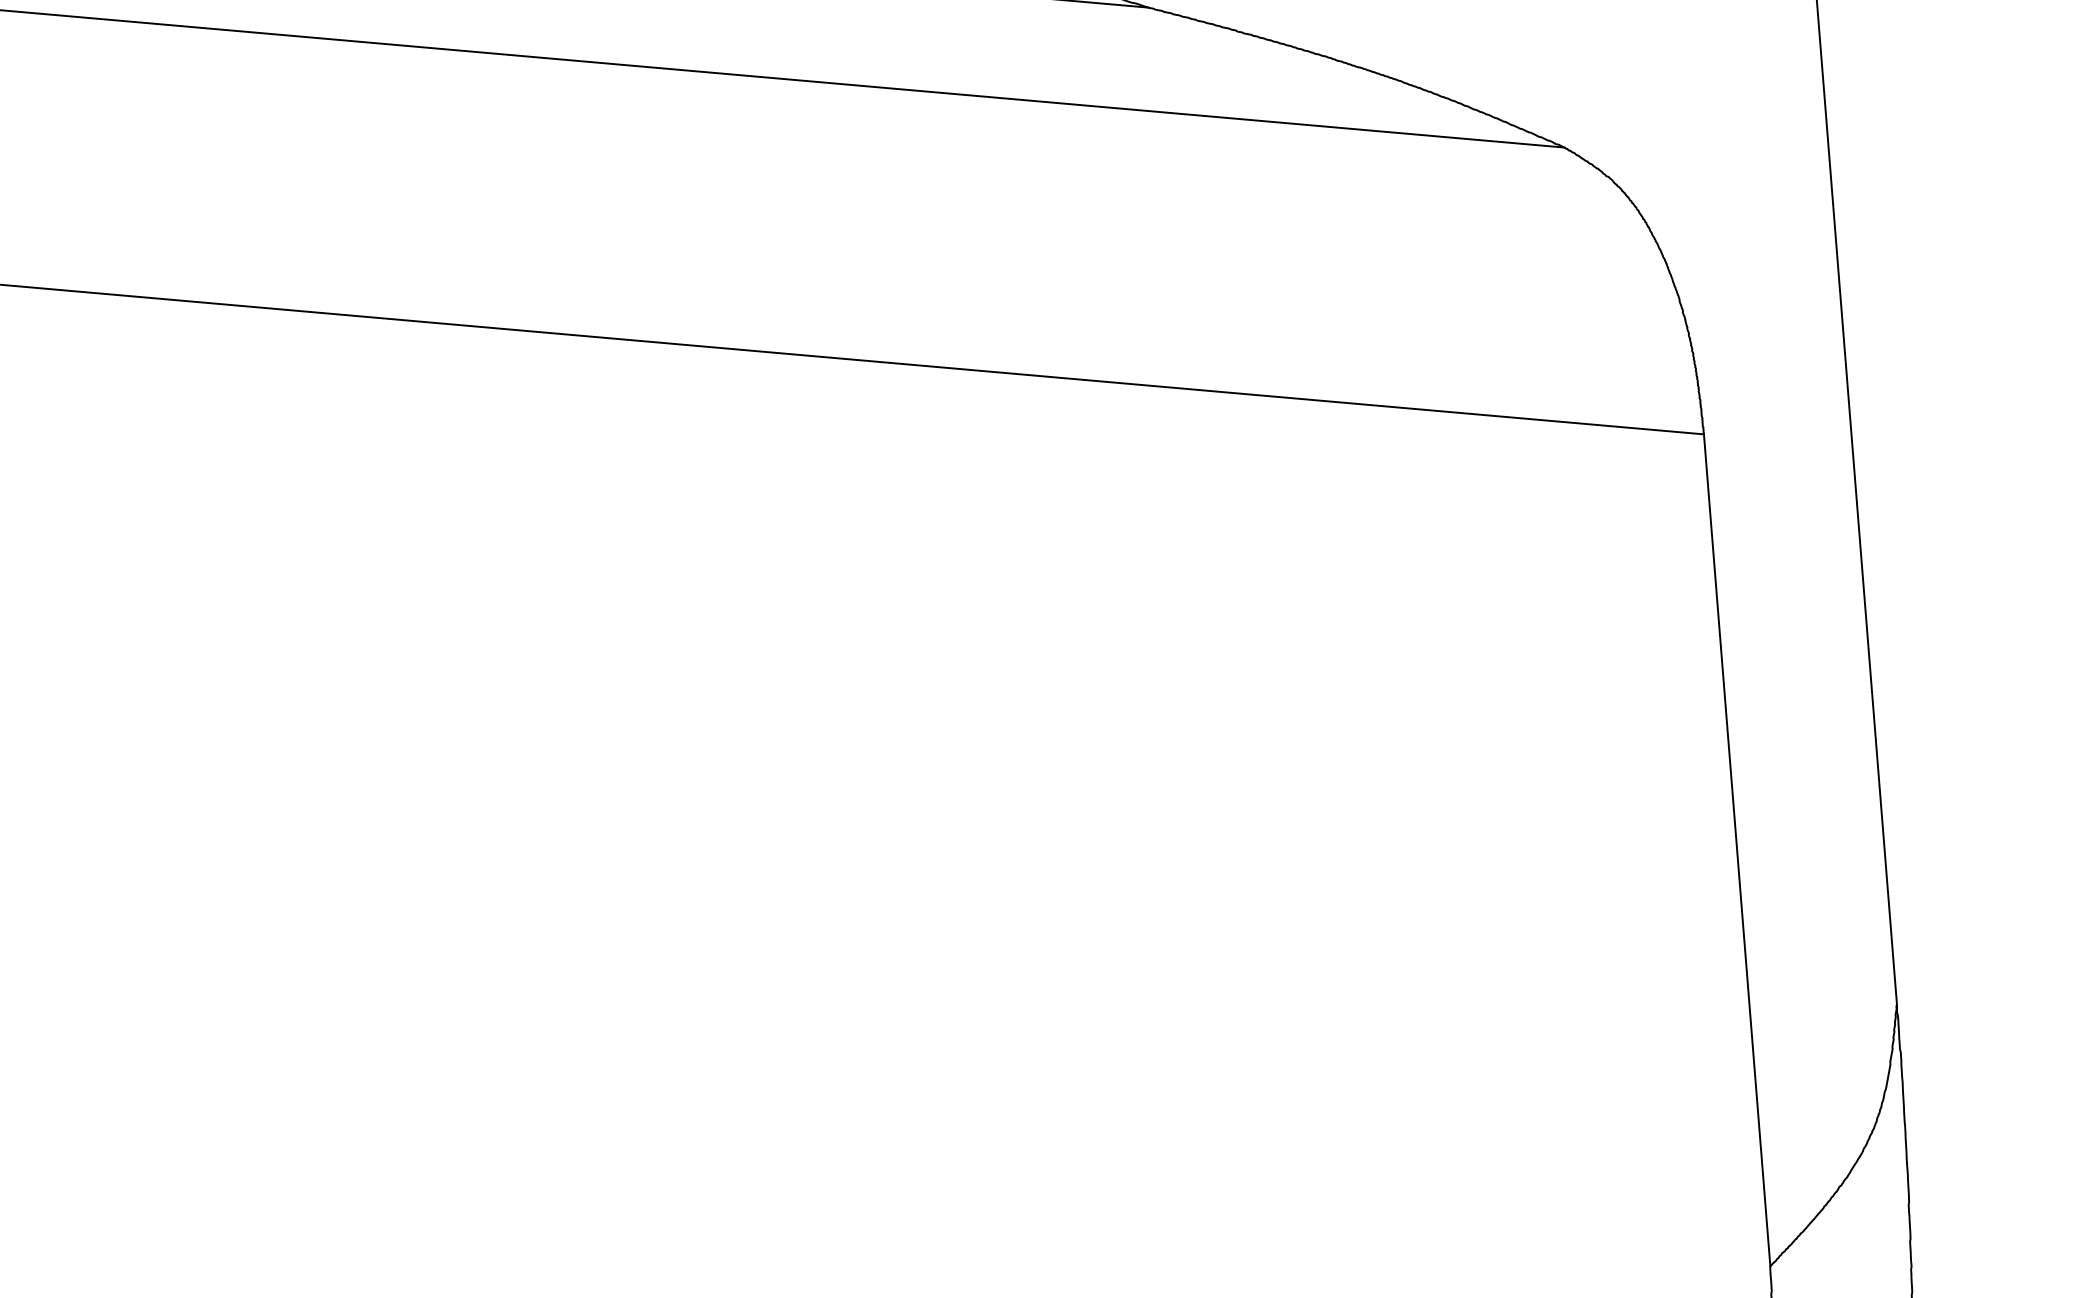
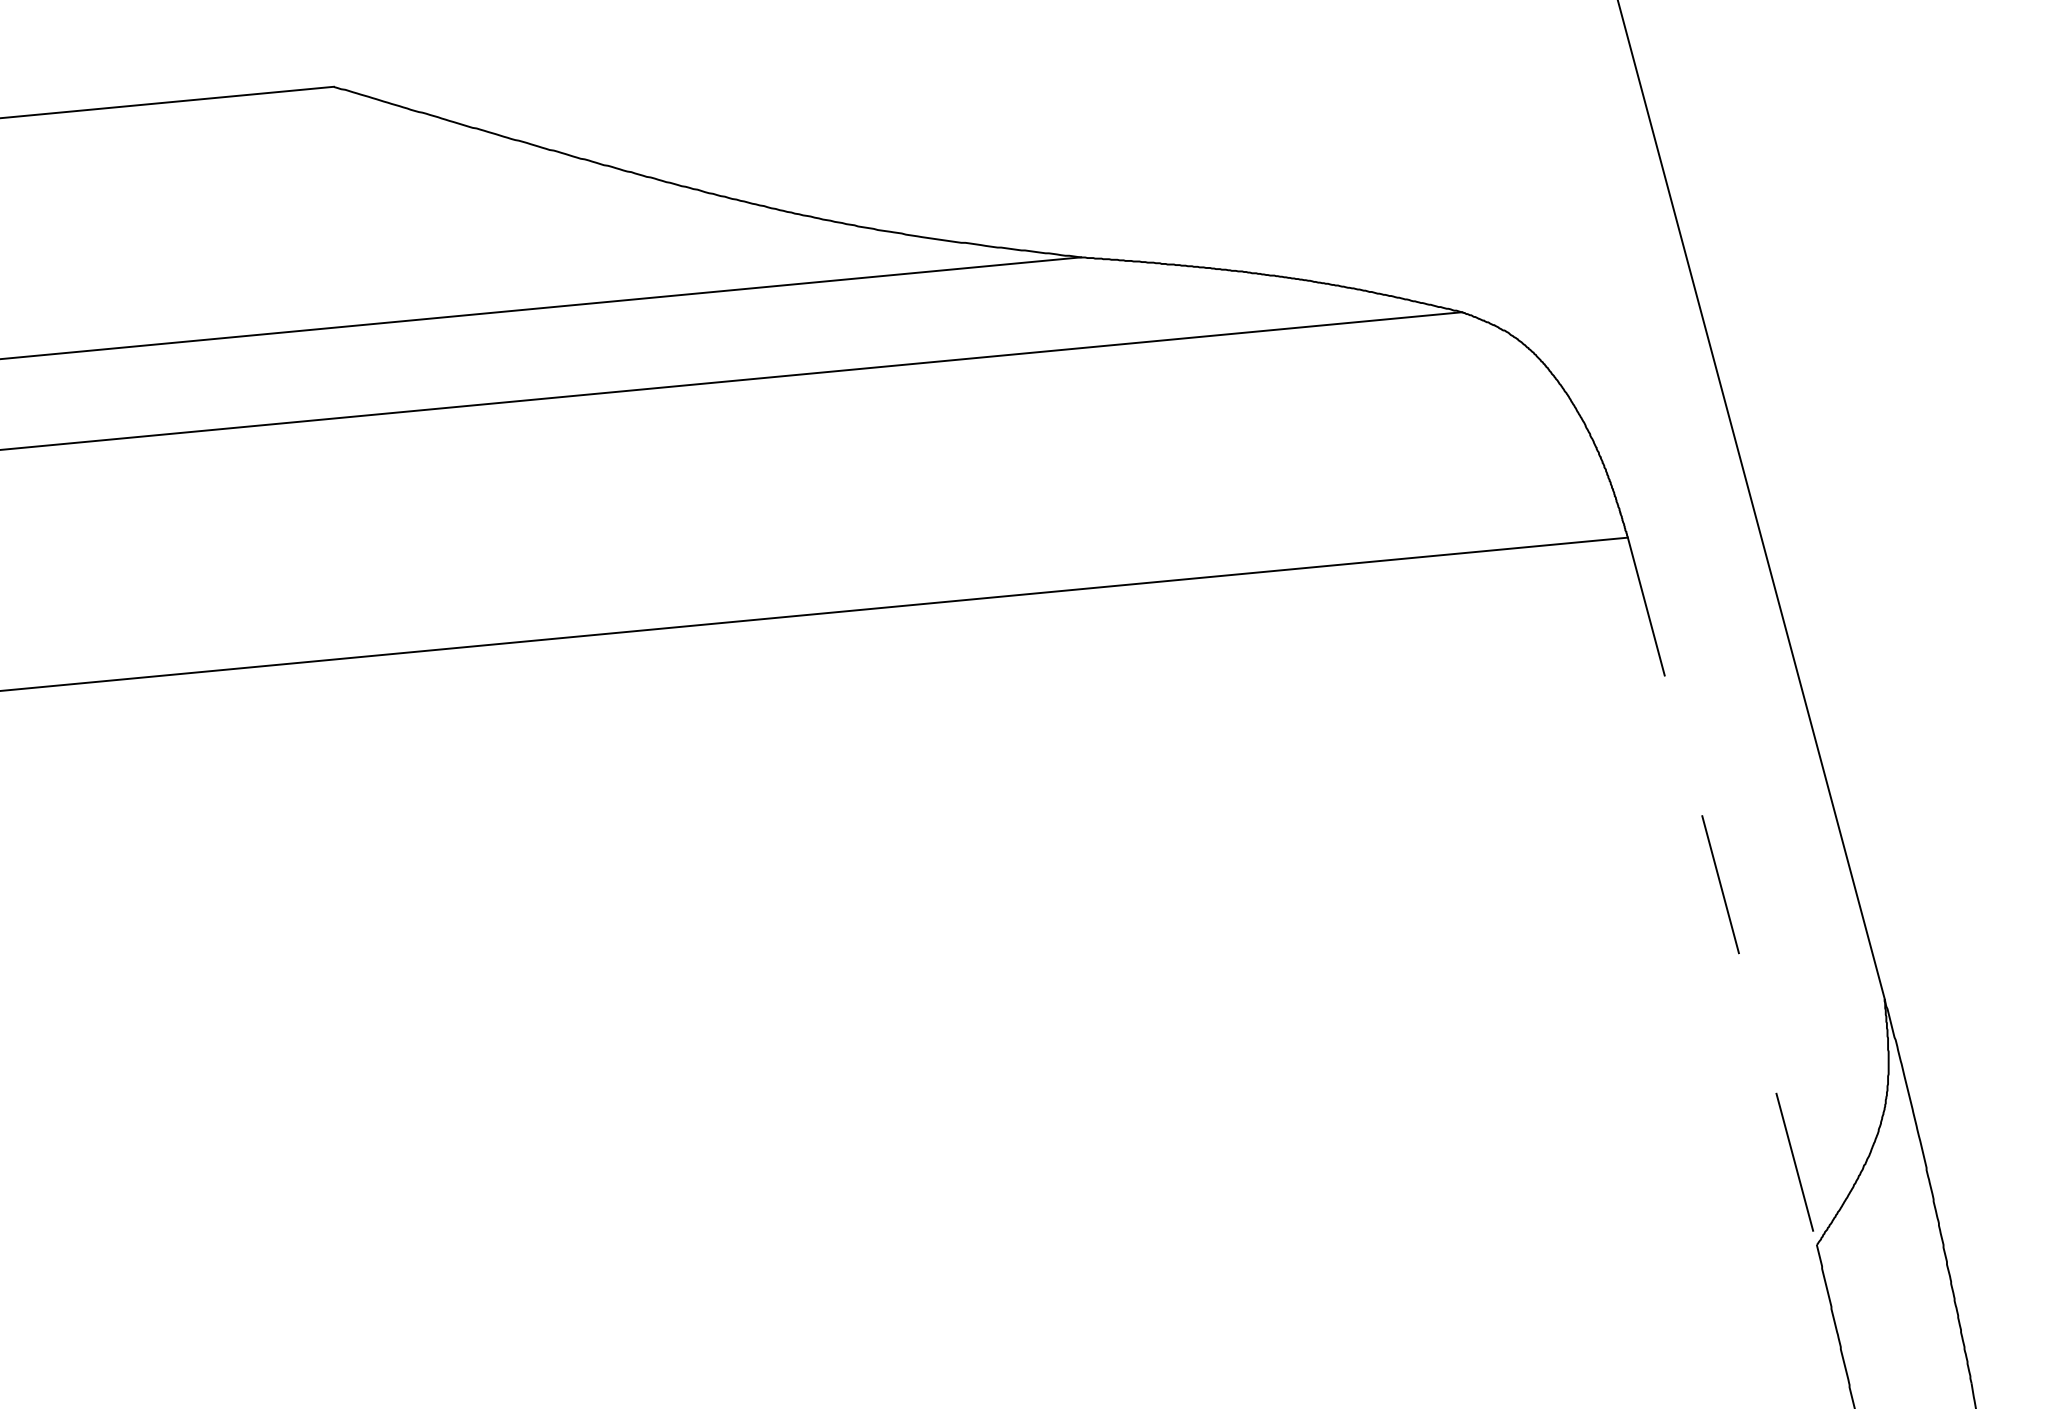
line: (1737, 850) -> (1722, 891), solid -> dashed

